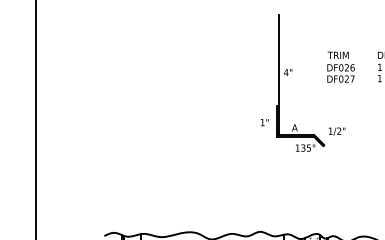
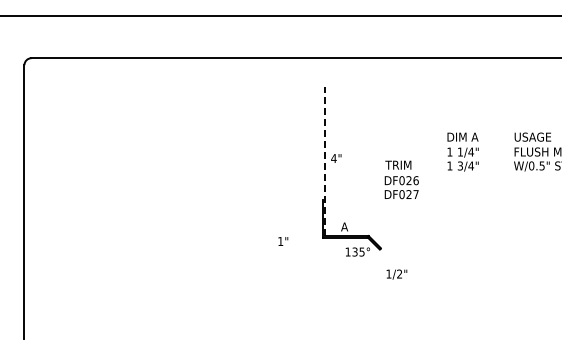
text: (340, 66) -> (401, 179), moved
line: (278, 74) -> (324, 161), solid -> dashed
text: (264, 122) -> (283, 241), moved
text: (336, 131) -> (396, 274), moved

